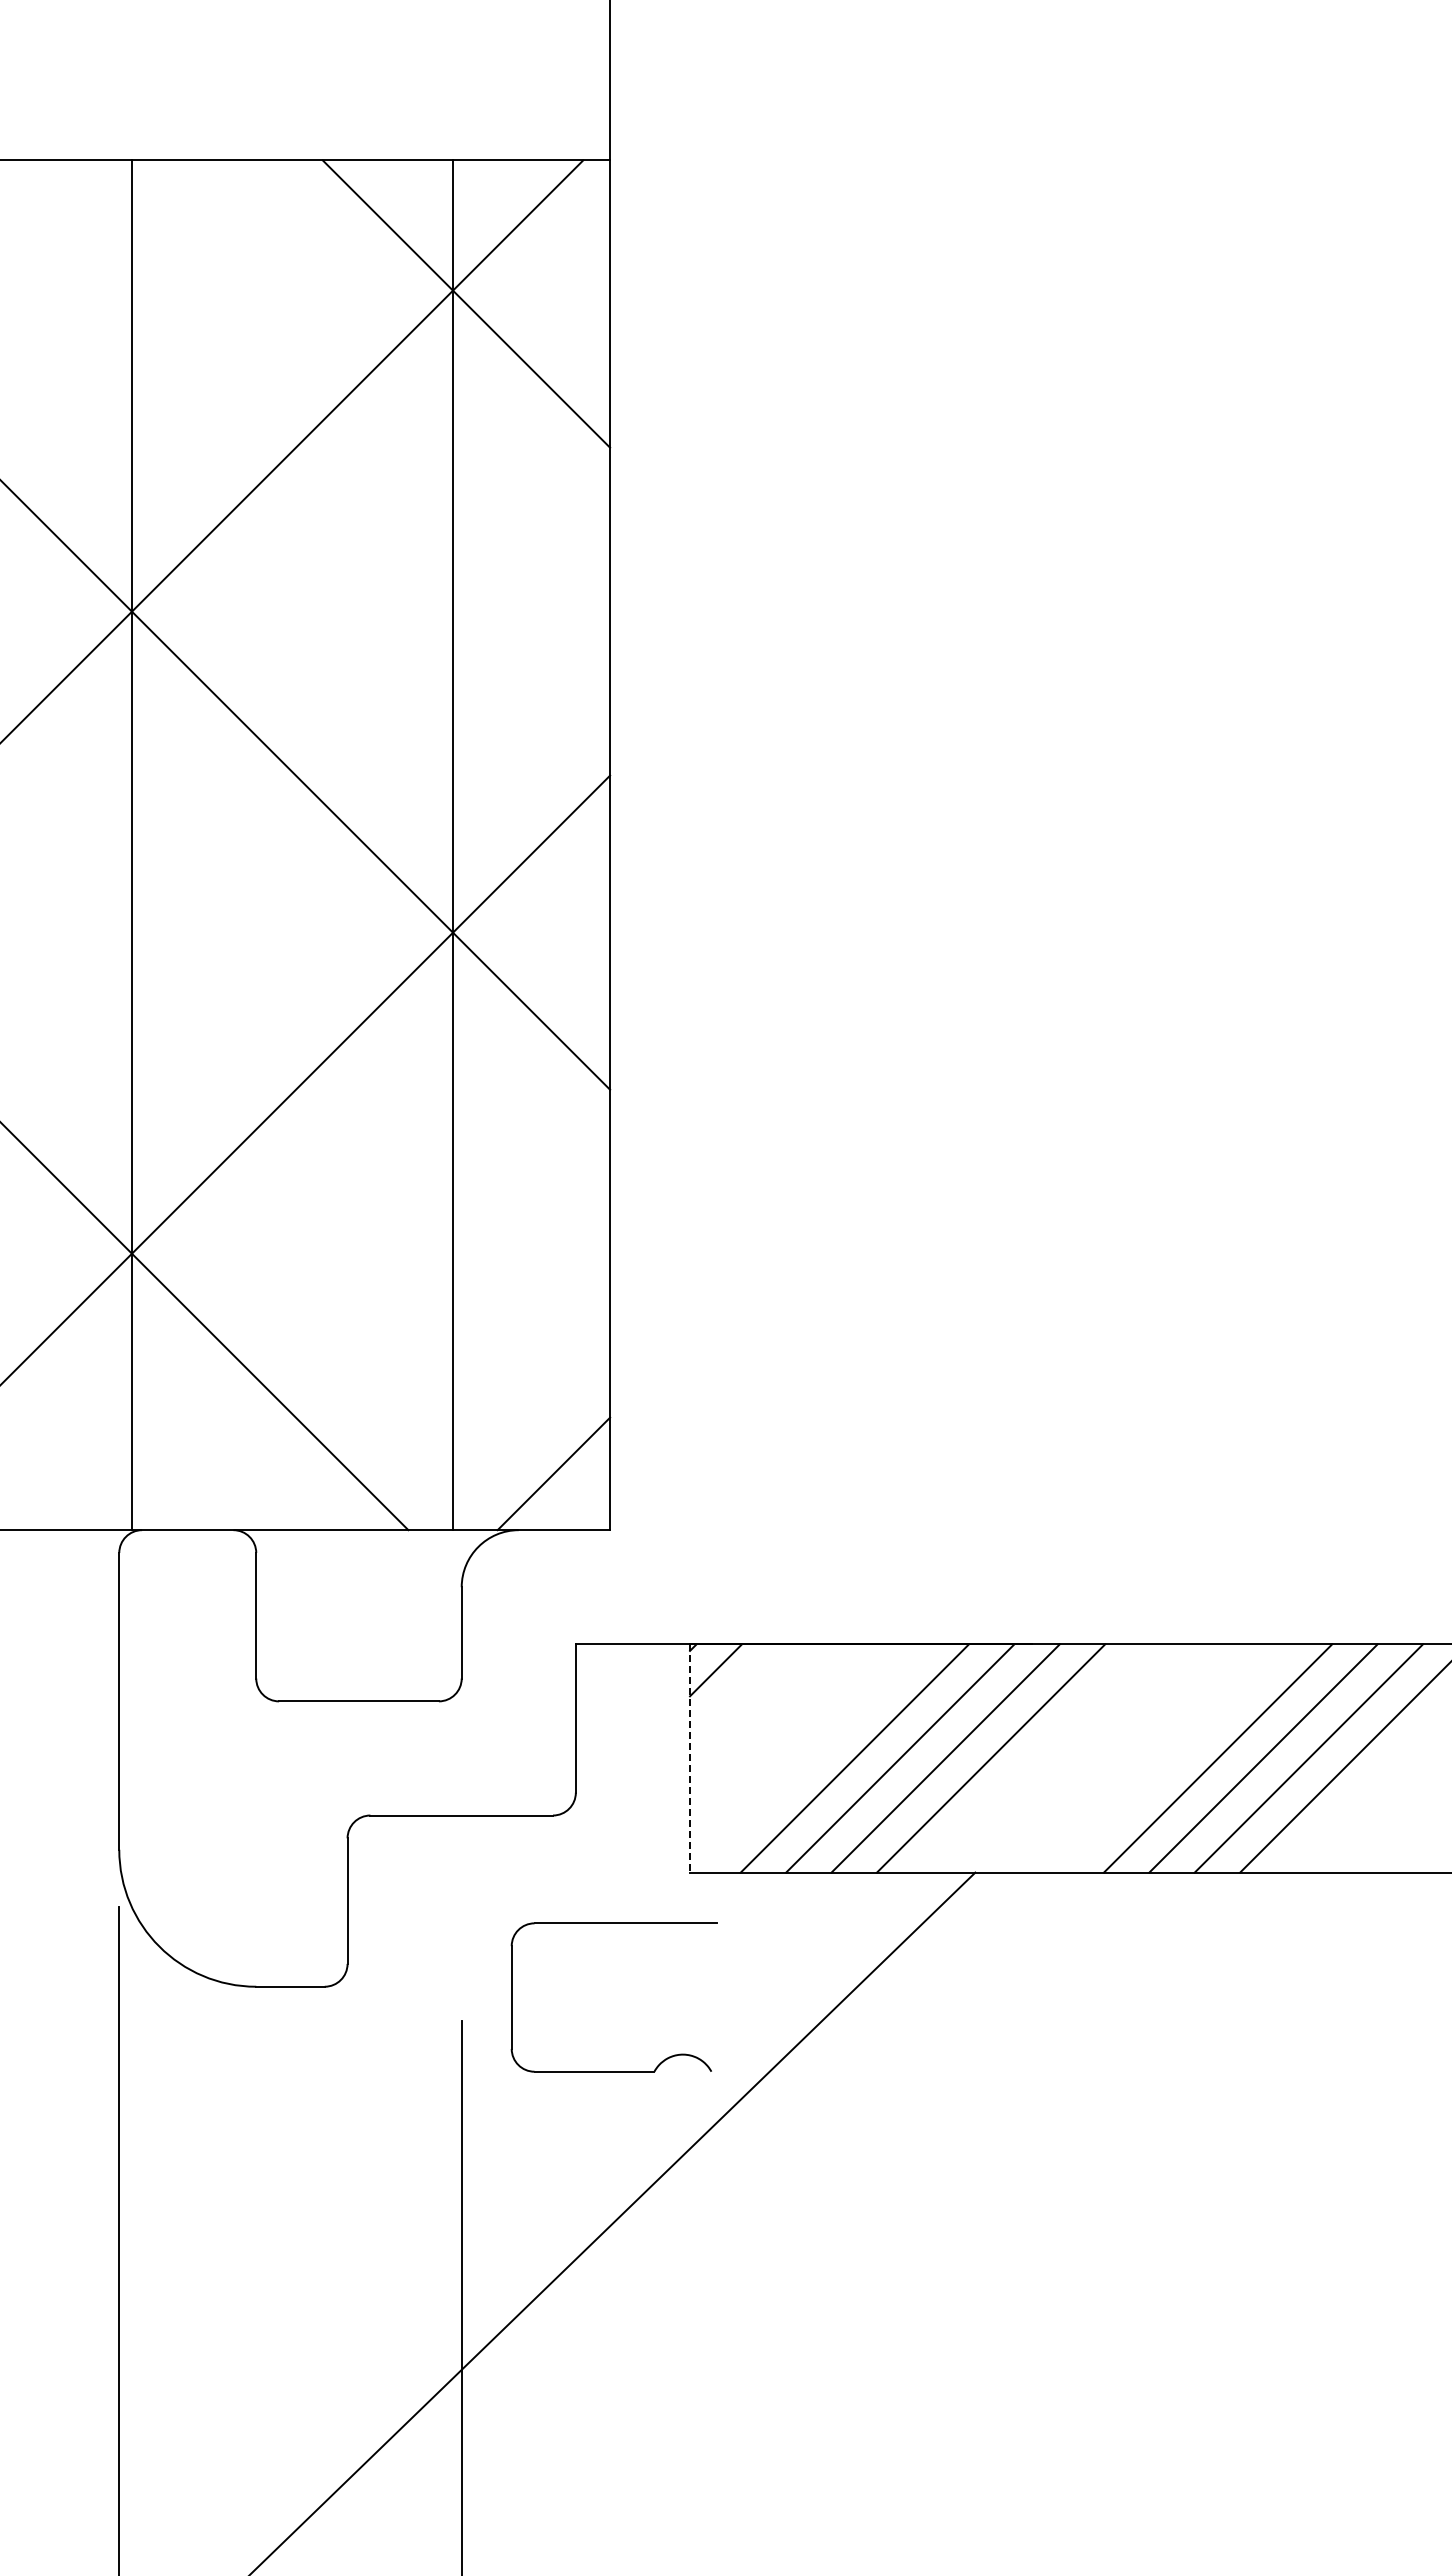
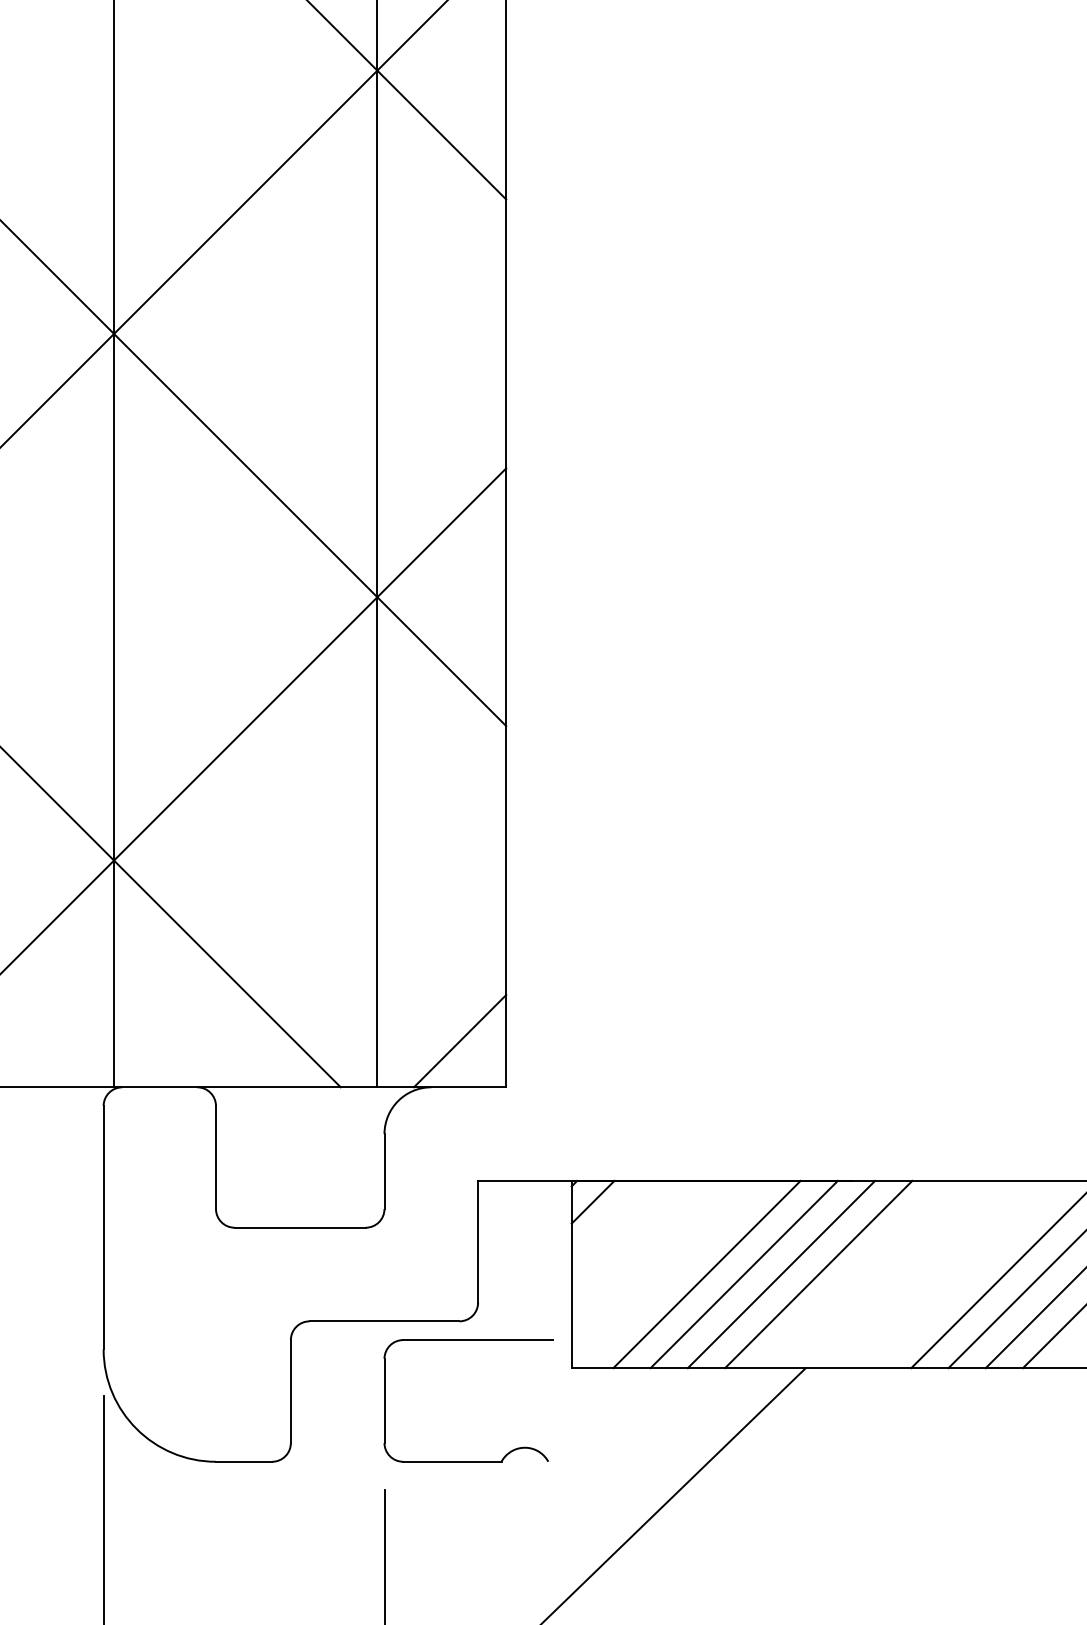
line: (690, 1758) -> (572, 1274), dashed -> solid
part: (613, 1923) -> (467, 1340), moved

